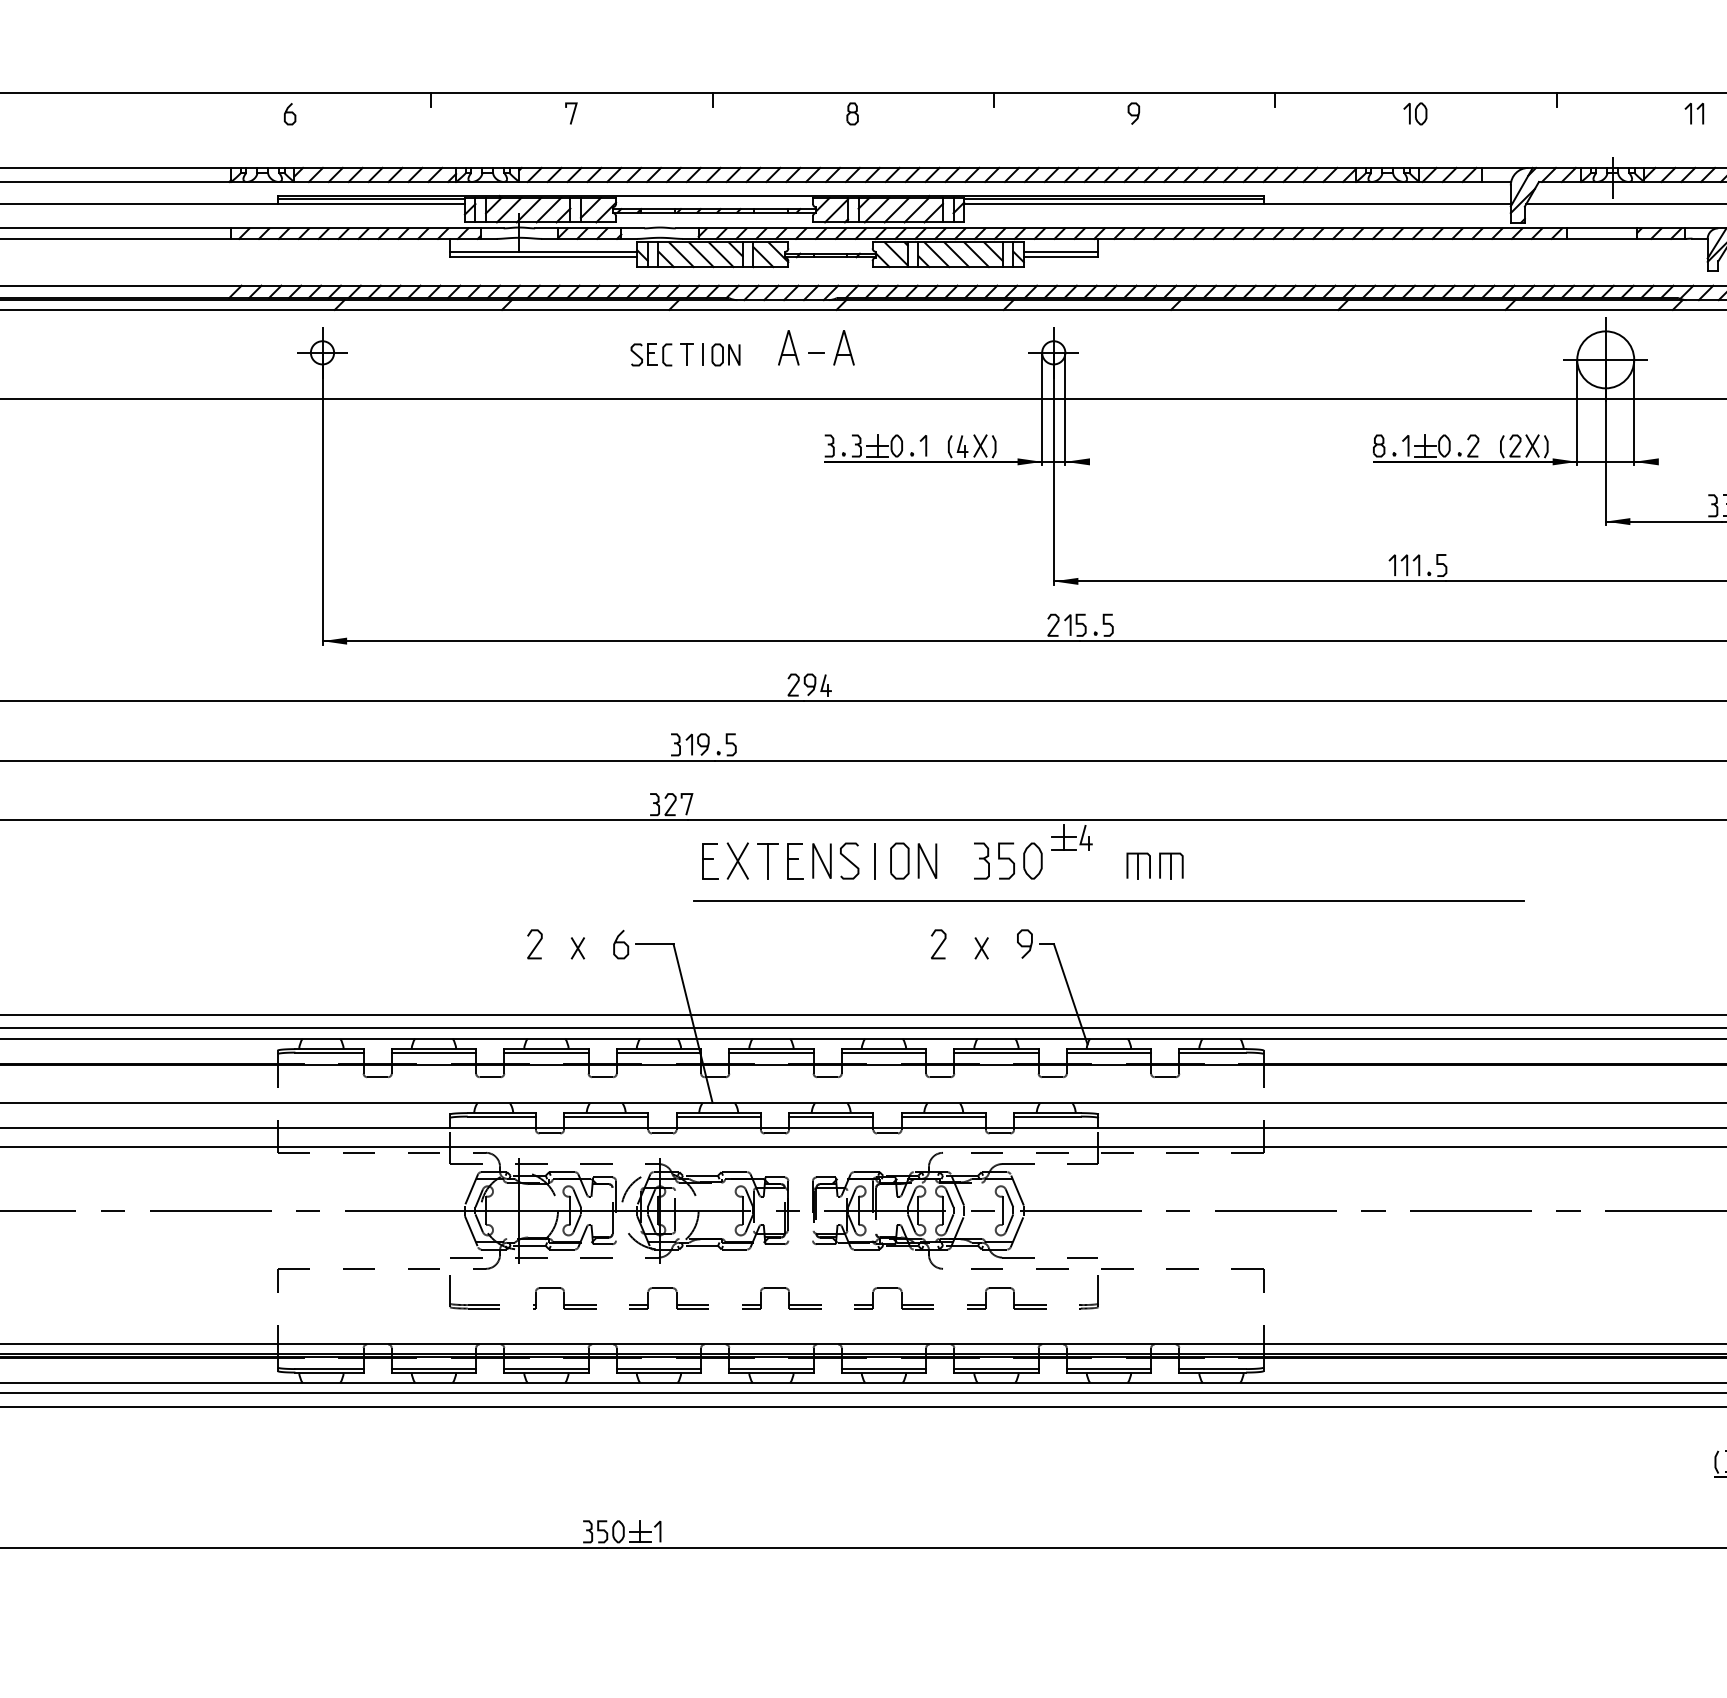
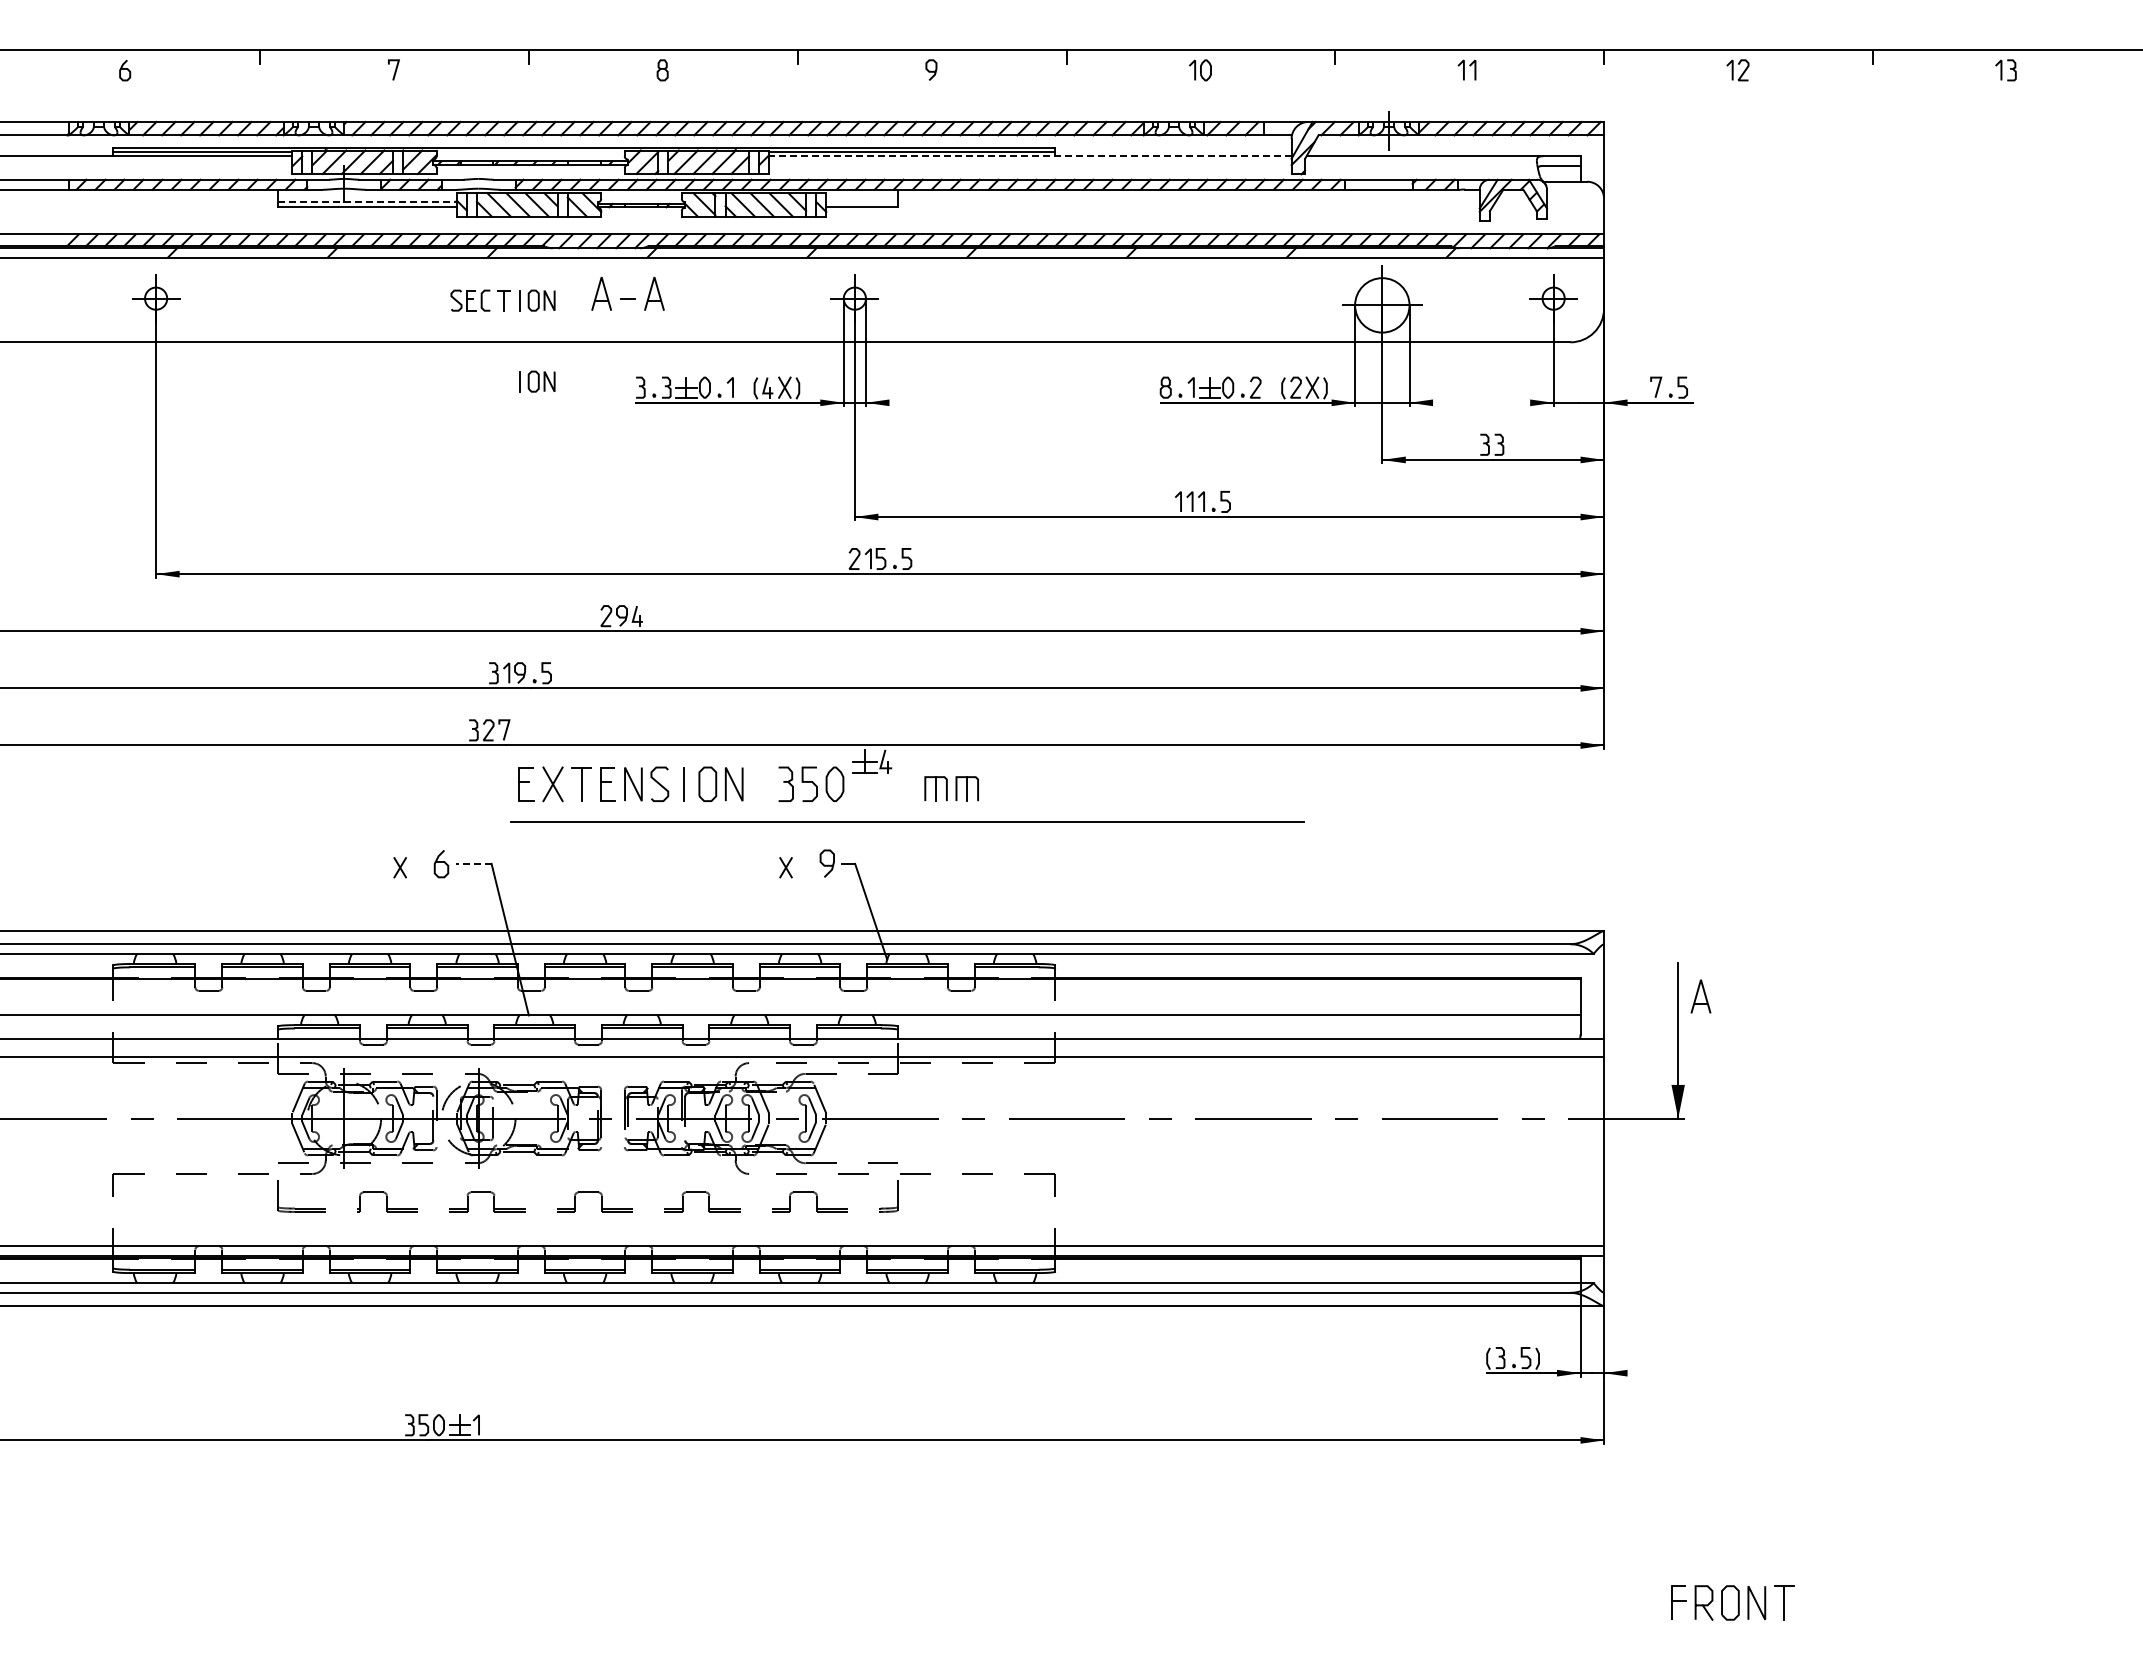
line: (1236, 204) -> (1029, 156), solid -> dashed
line: (543, 252) -> (367, 202), solid -> dashed
line: (1060, 252) -> (861, 202), removed
part: (721, 439) -> (537, 381), added
curve: (536, 943) -> (360, 863), removed
line: (654, 943) -> (473, 863), solid -> dashed
curve: (939, 944) -> (745, 864), removed

